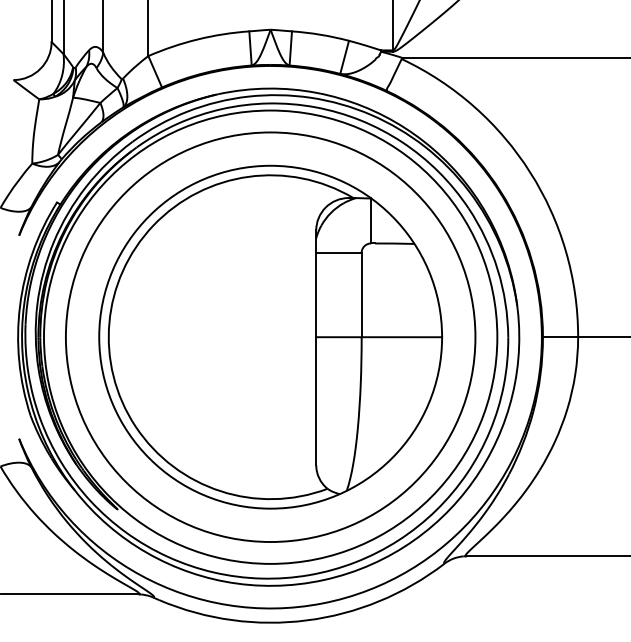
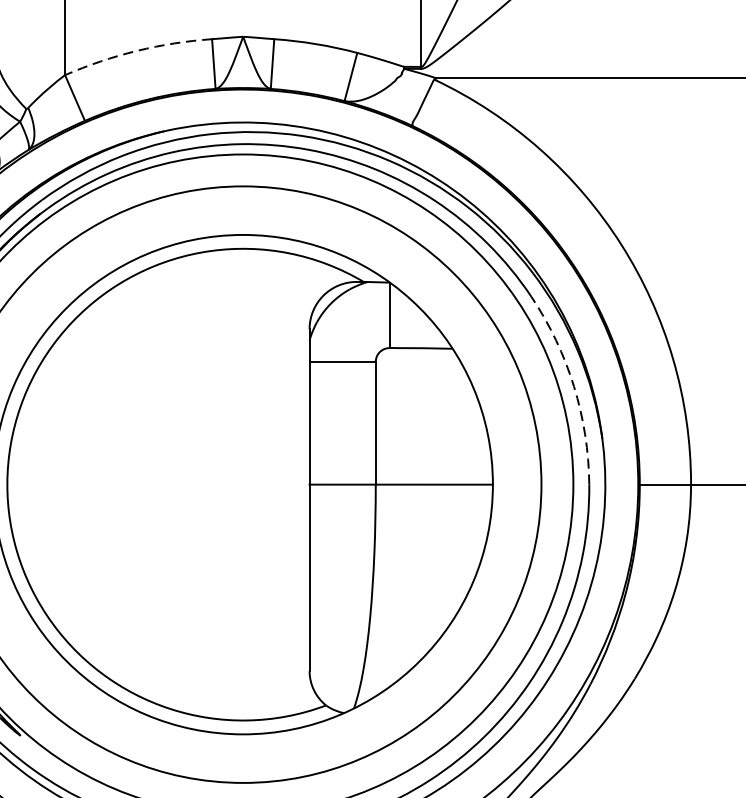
arc: (197, 39) -> (136, 50), solid -> dashed
arc: (497, 269) -> (573, 386), solid -> dashed

